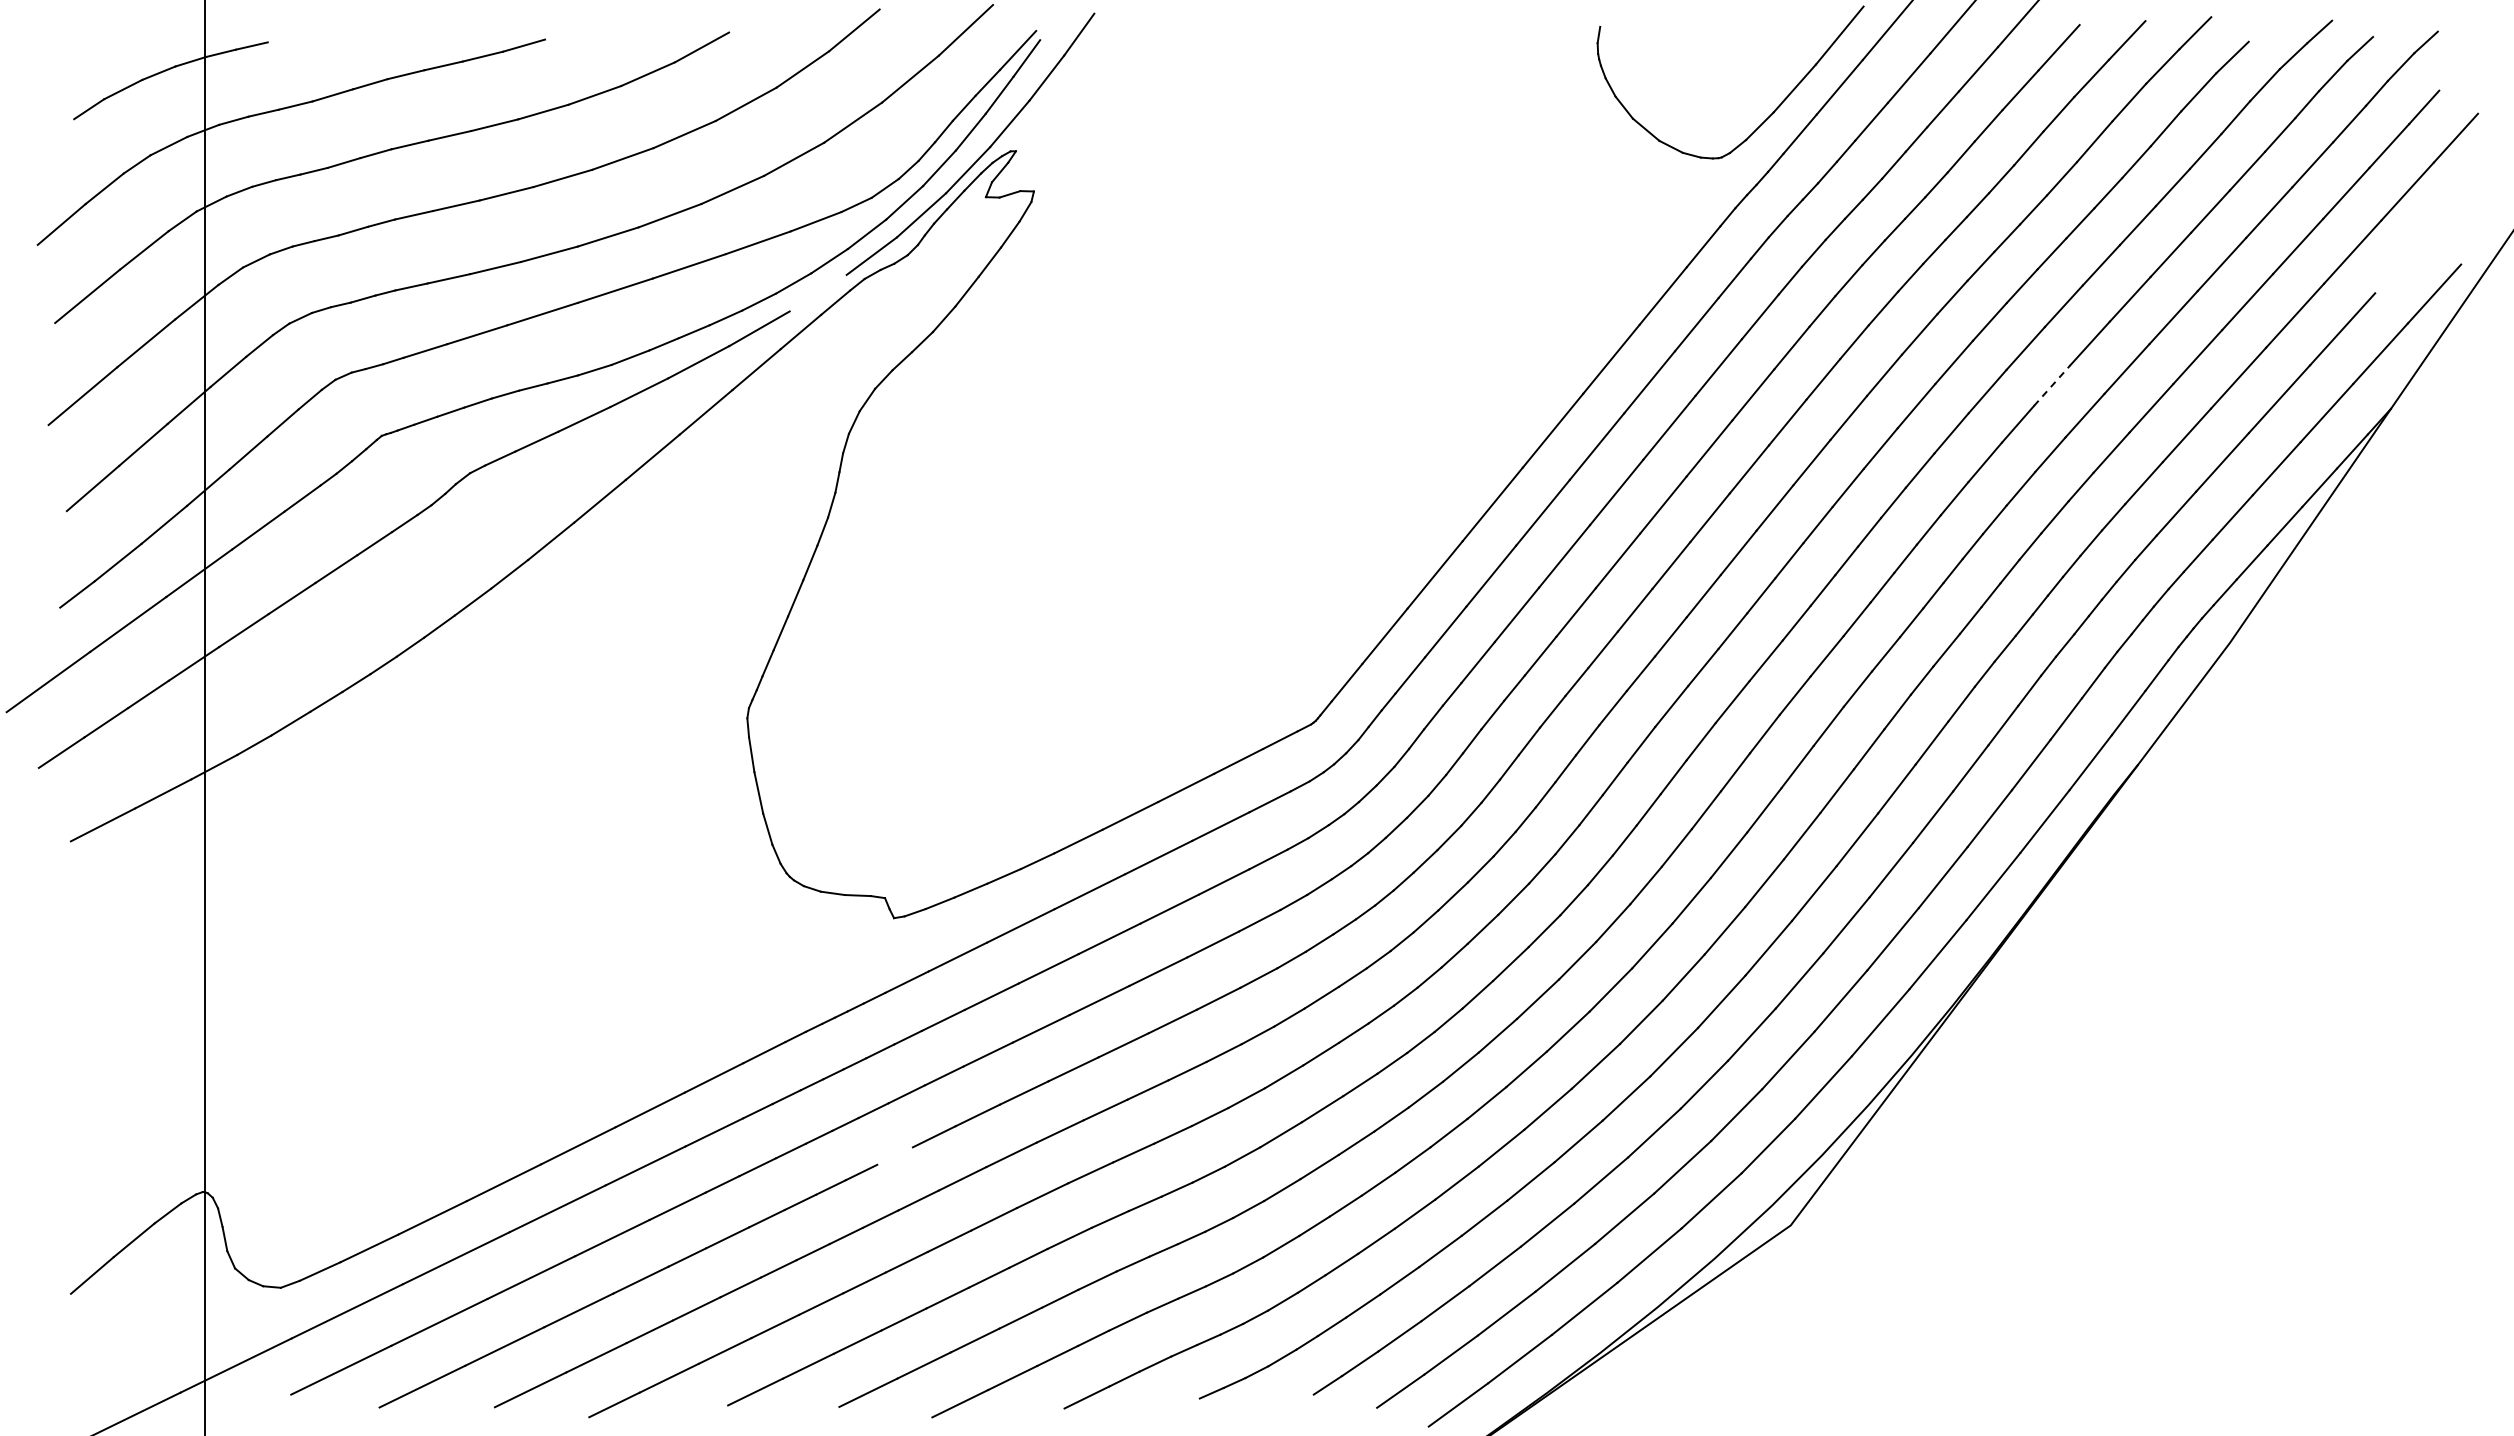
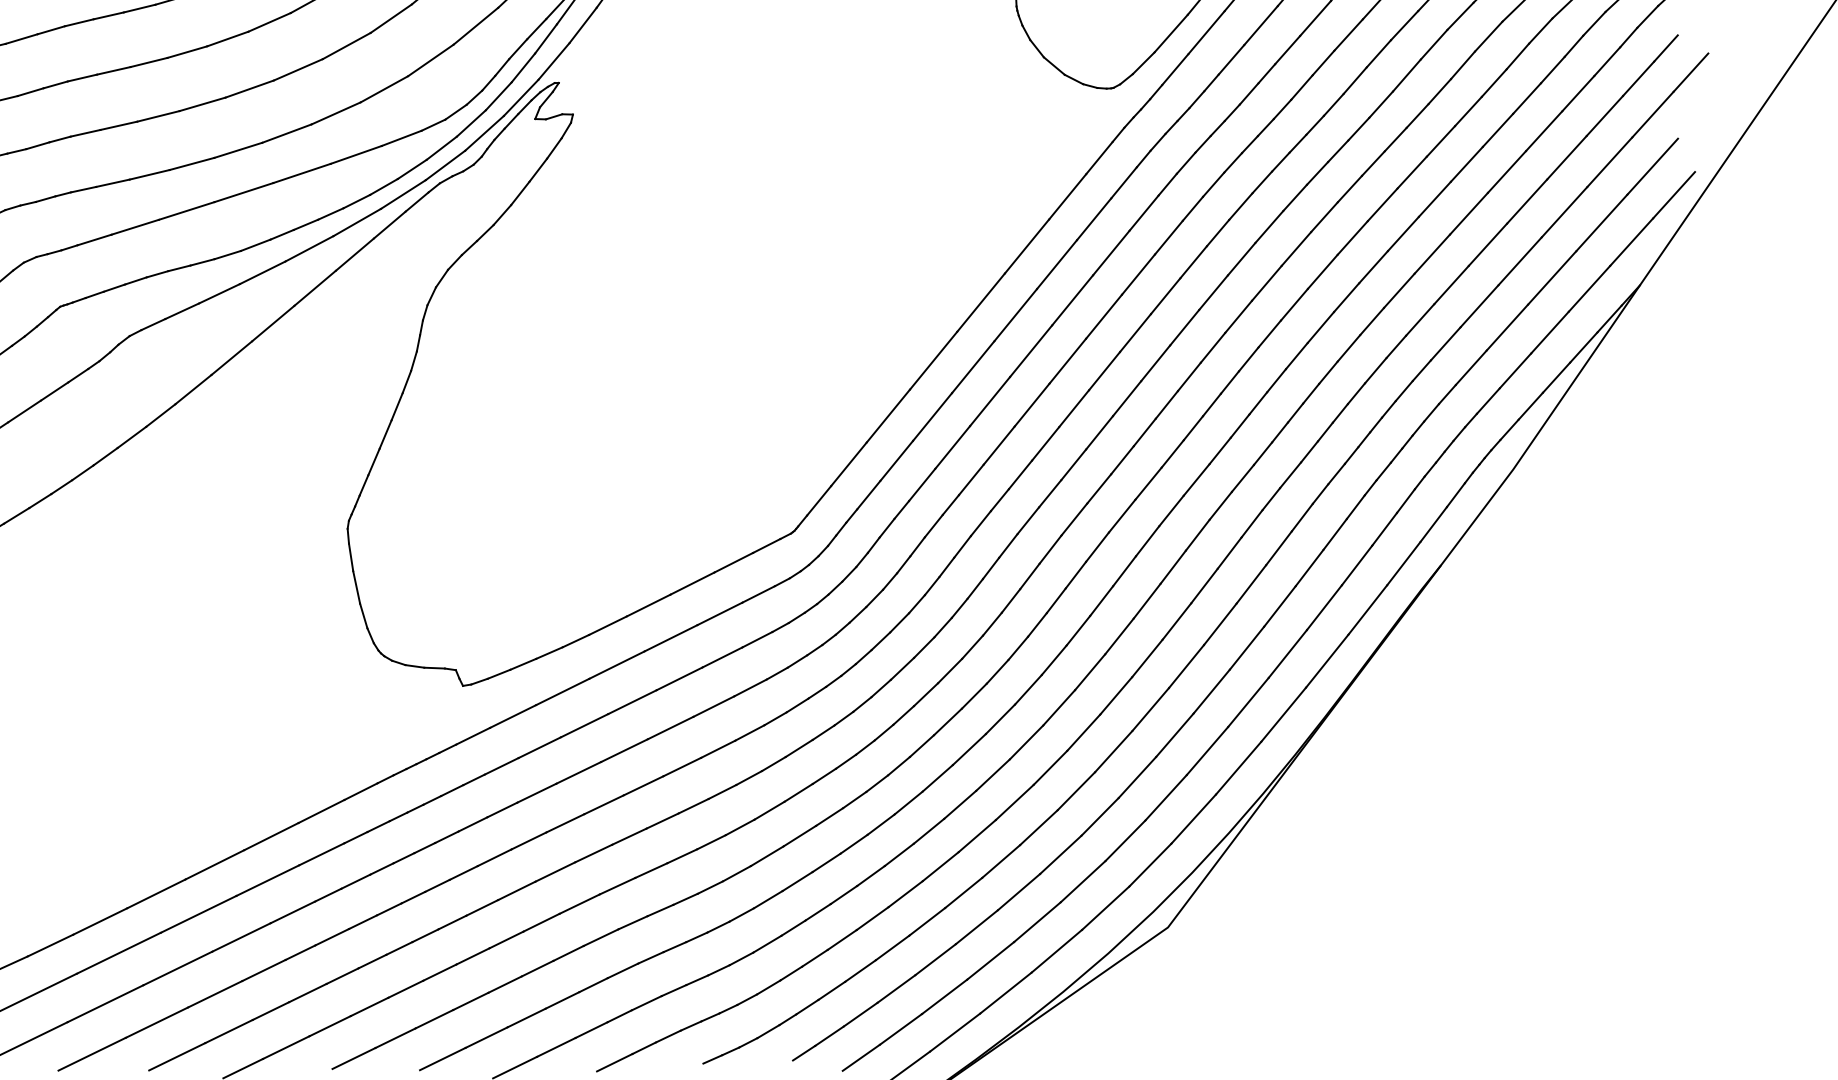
line: (2407, 257) -> (1652, 166), added
line: (817, 292) -> (402, 194), added
line: (2052, 385) -> (1373, 267), dashed -> solid
line: (894, 1155) -> (463, 872), added

